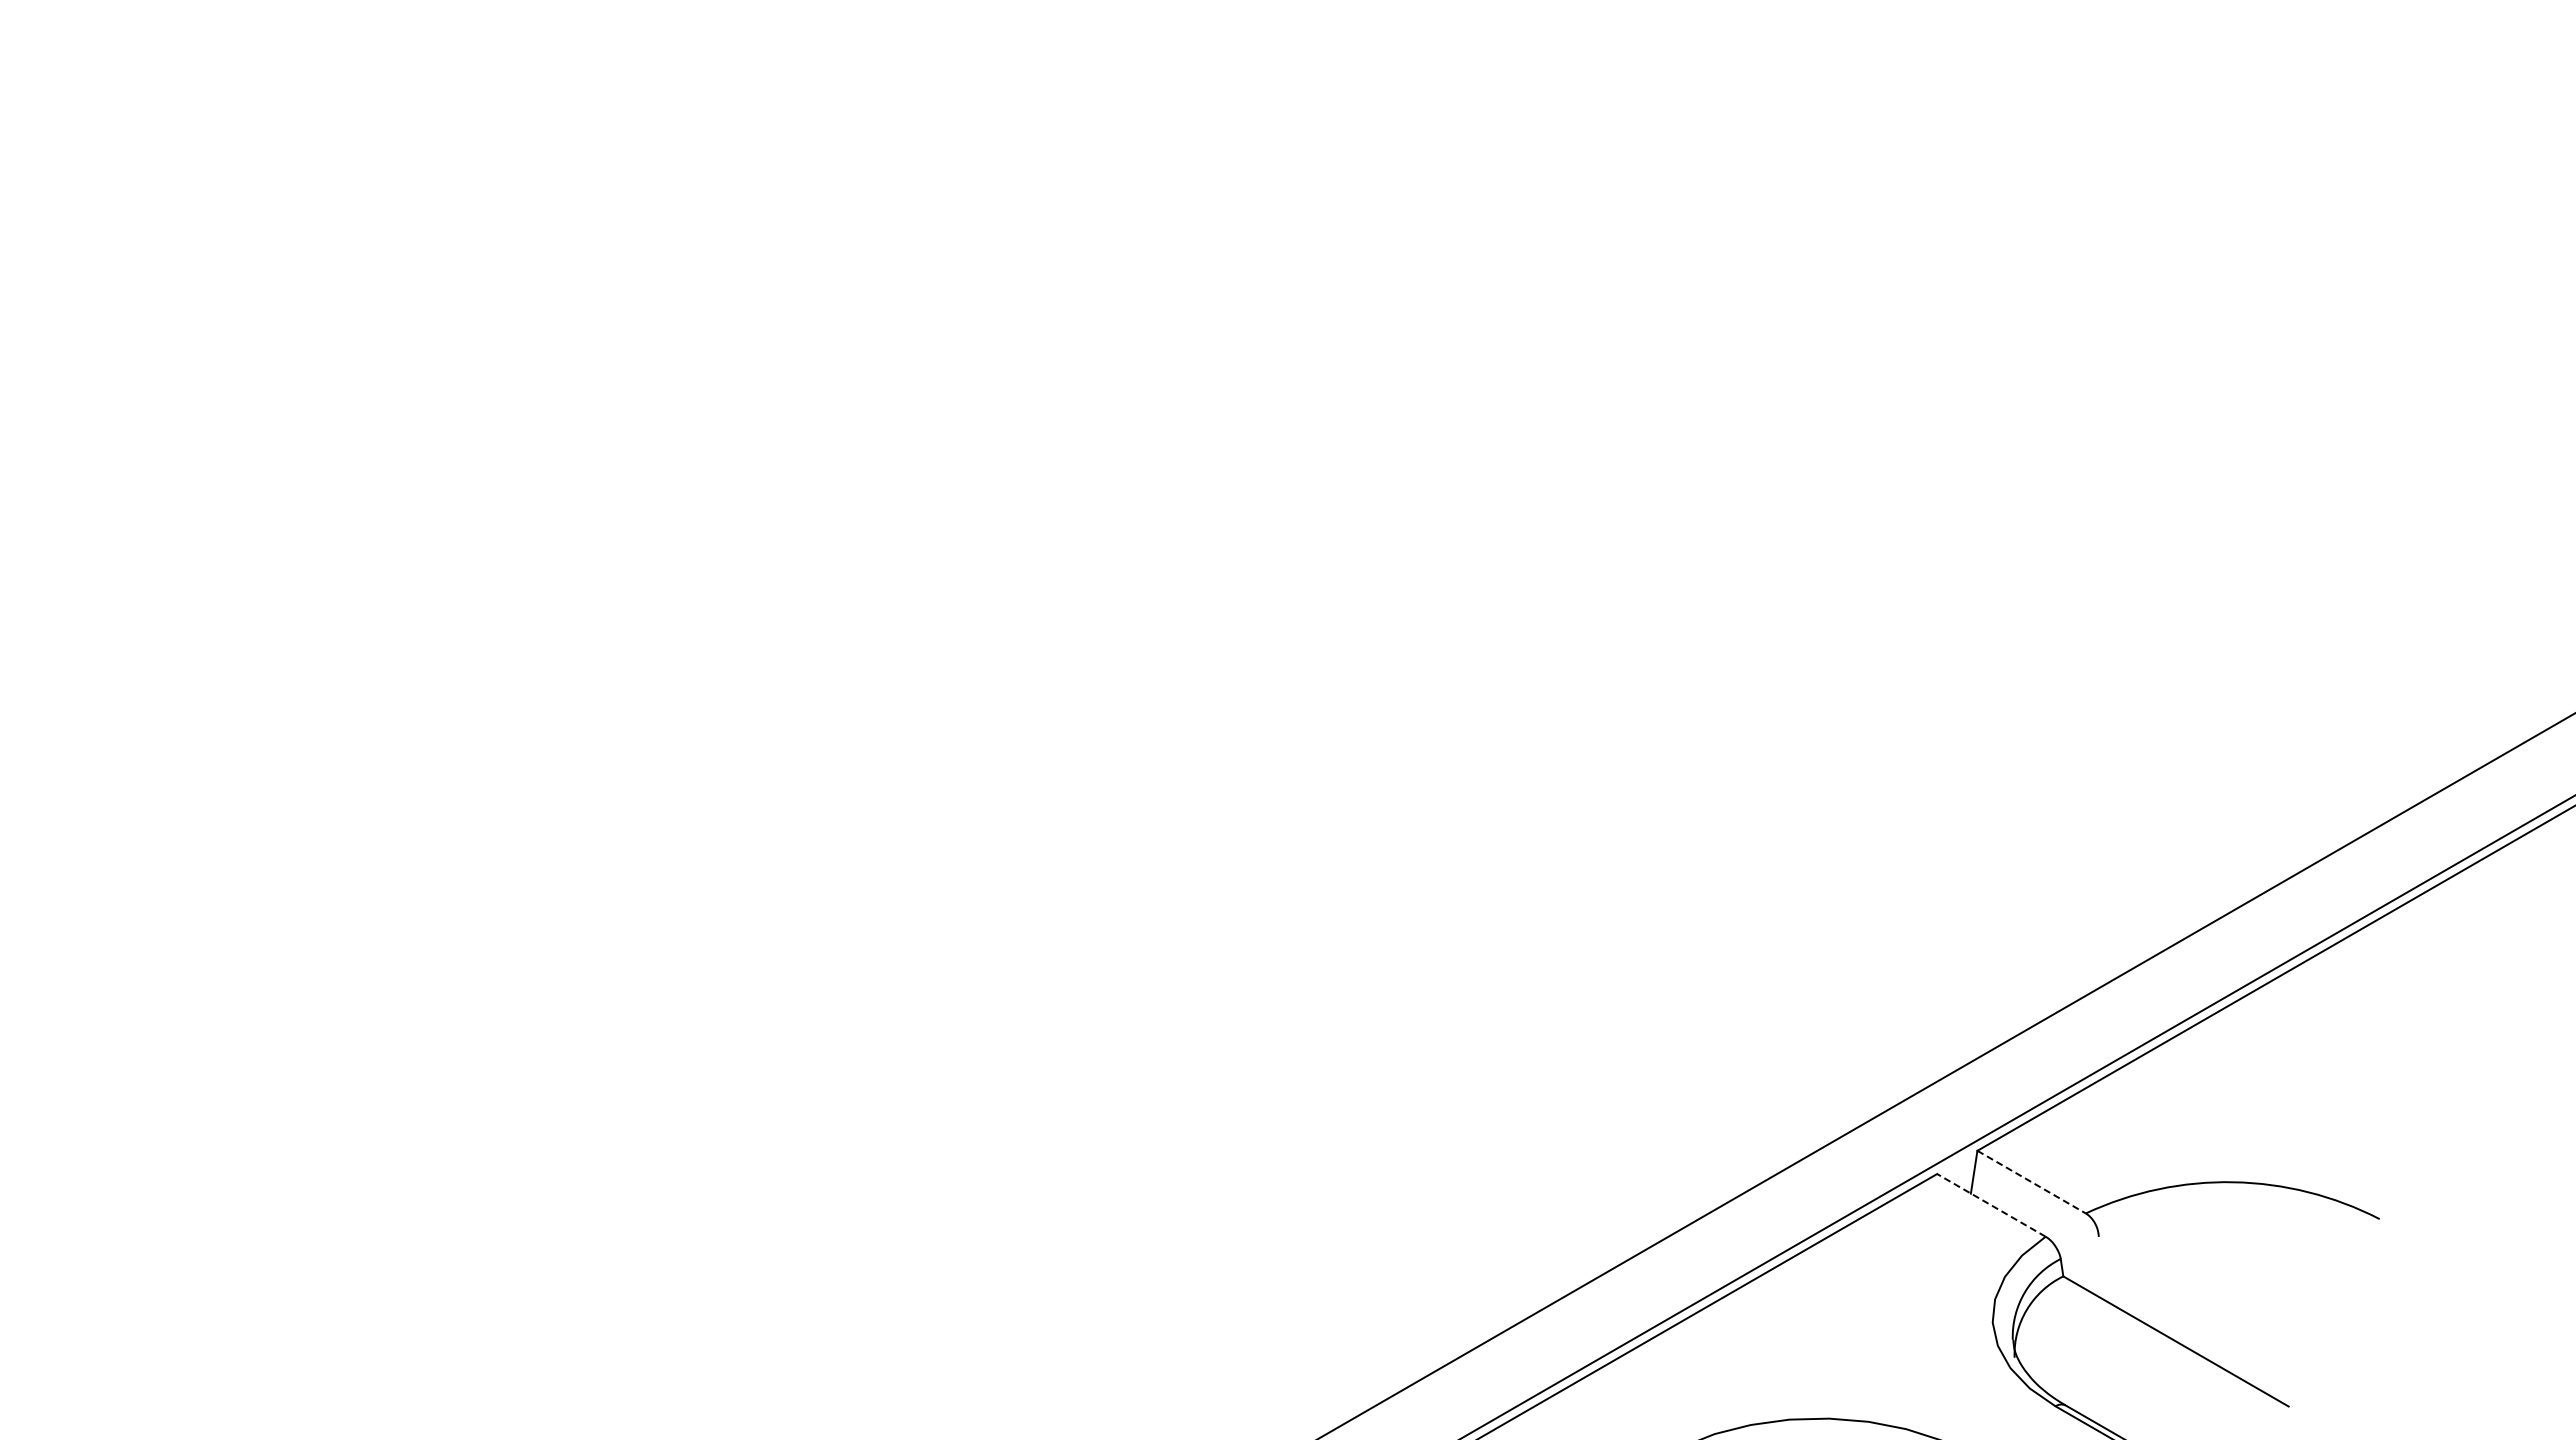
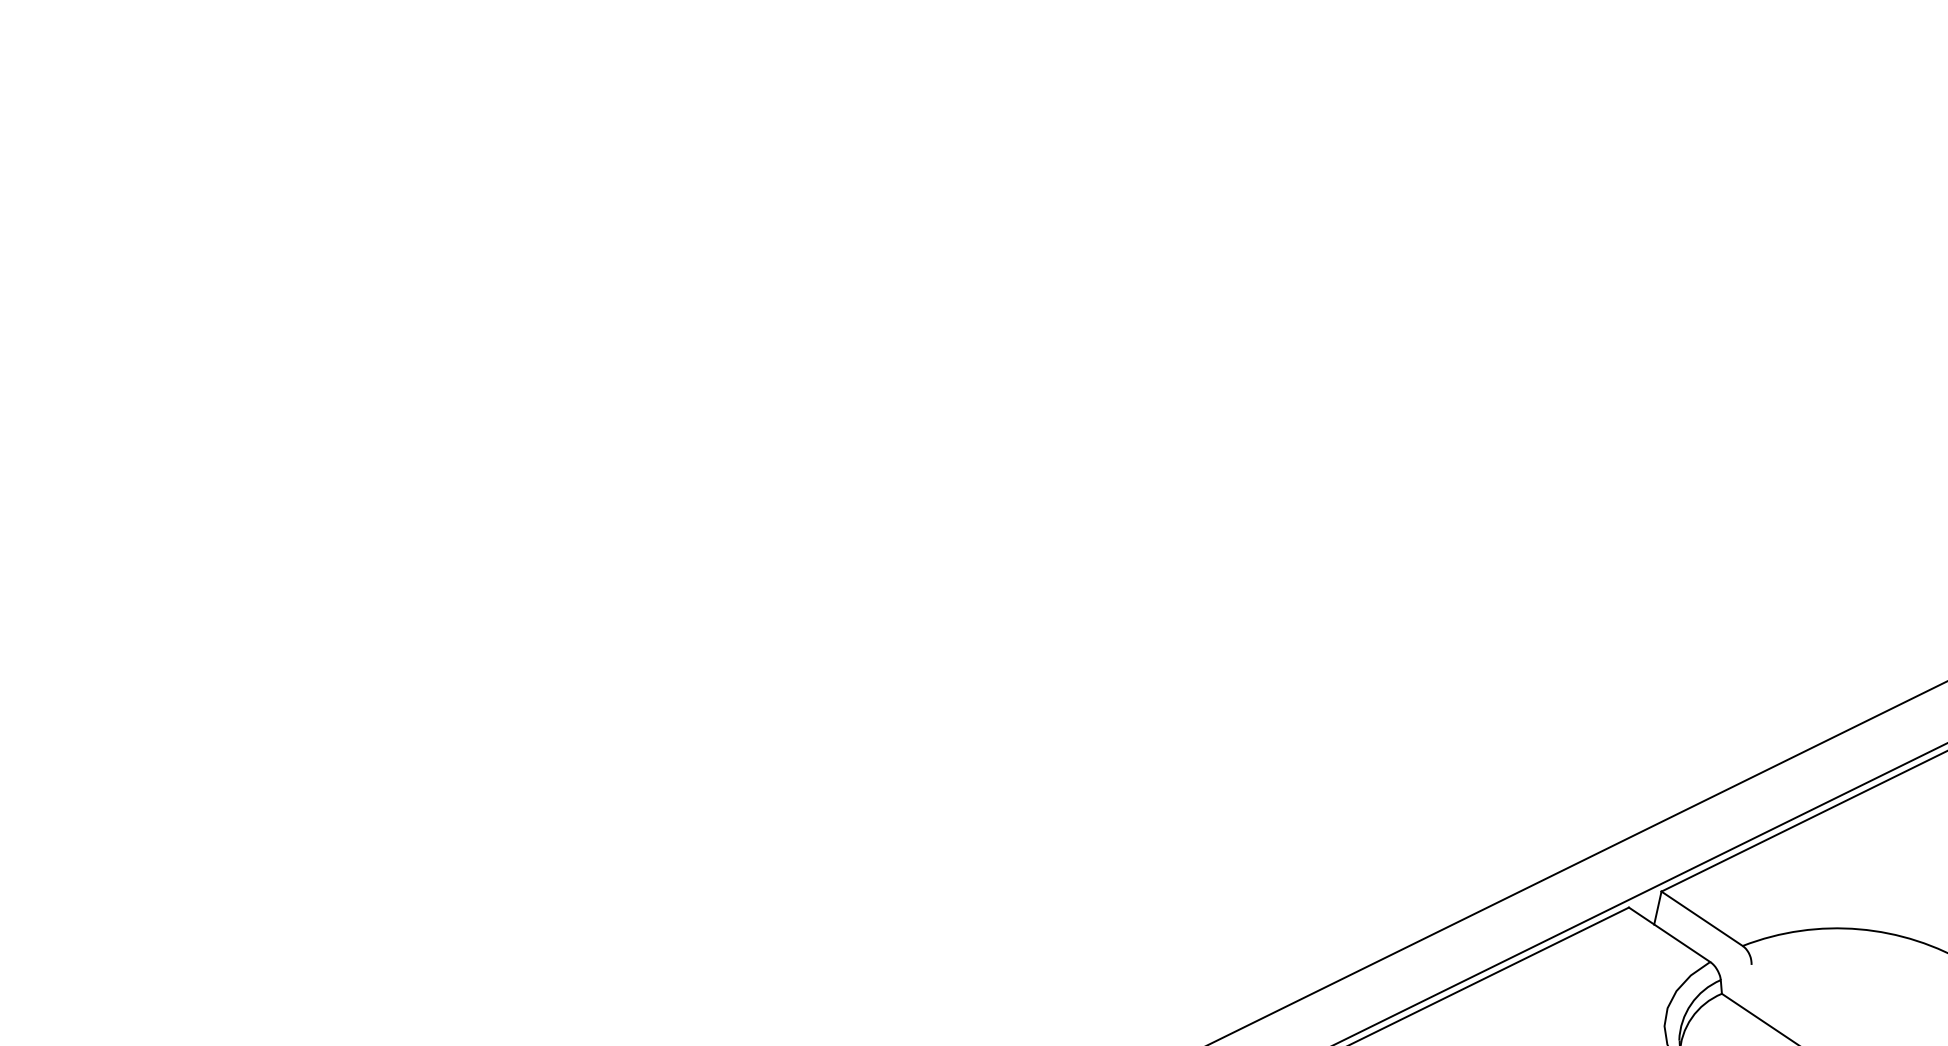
line: (2031, 1182) -> (1701, 919), dashed -> solid
line: (1991, 1205) -> (1669, 934), dashed -> solid

